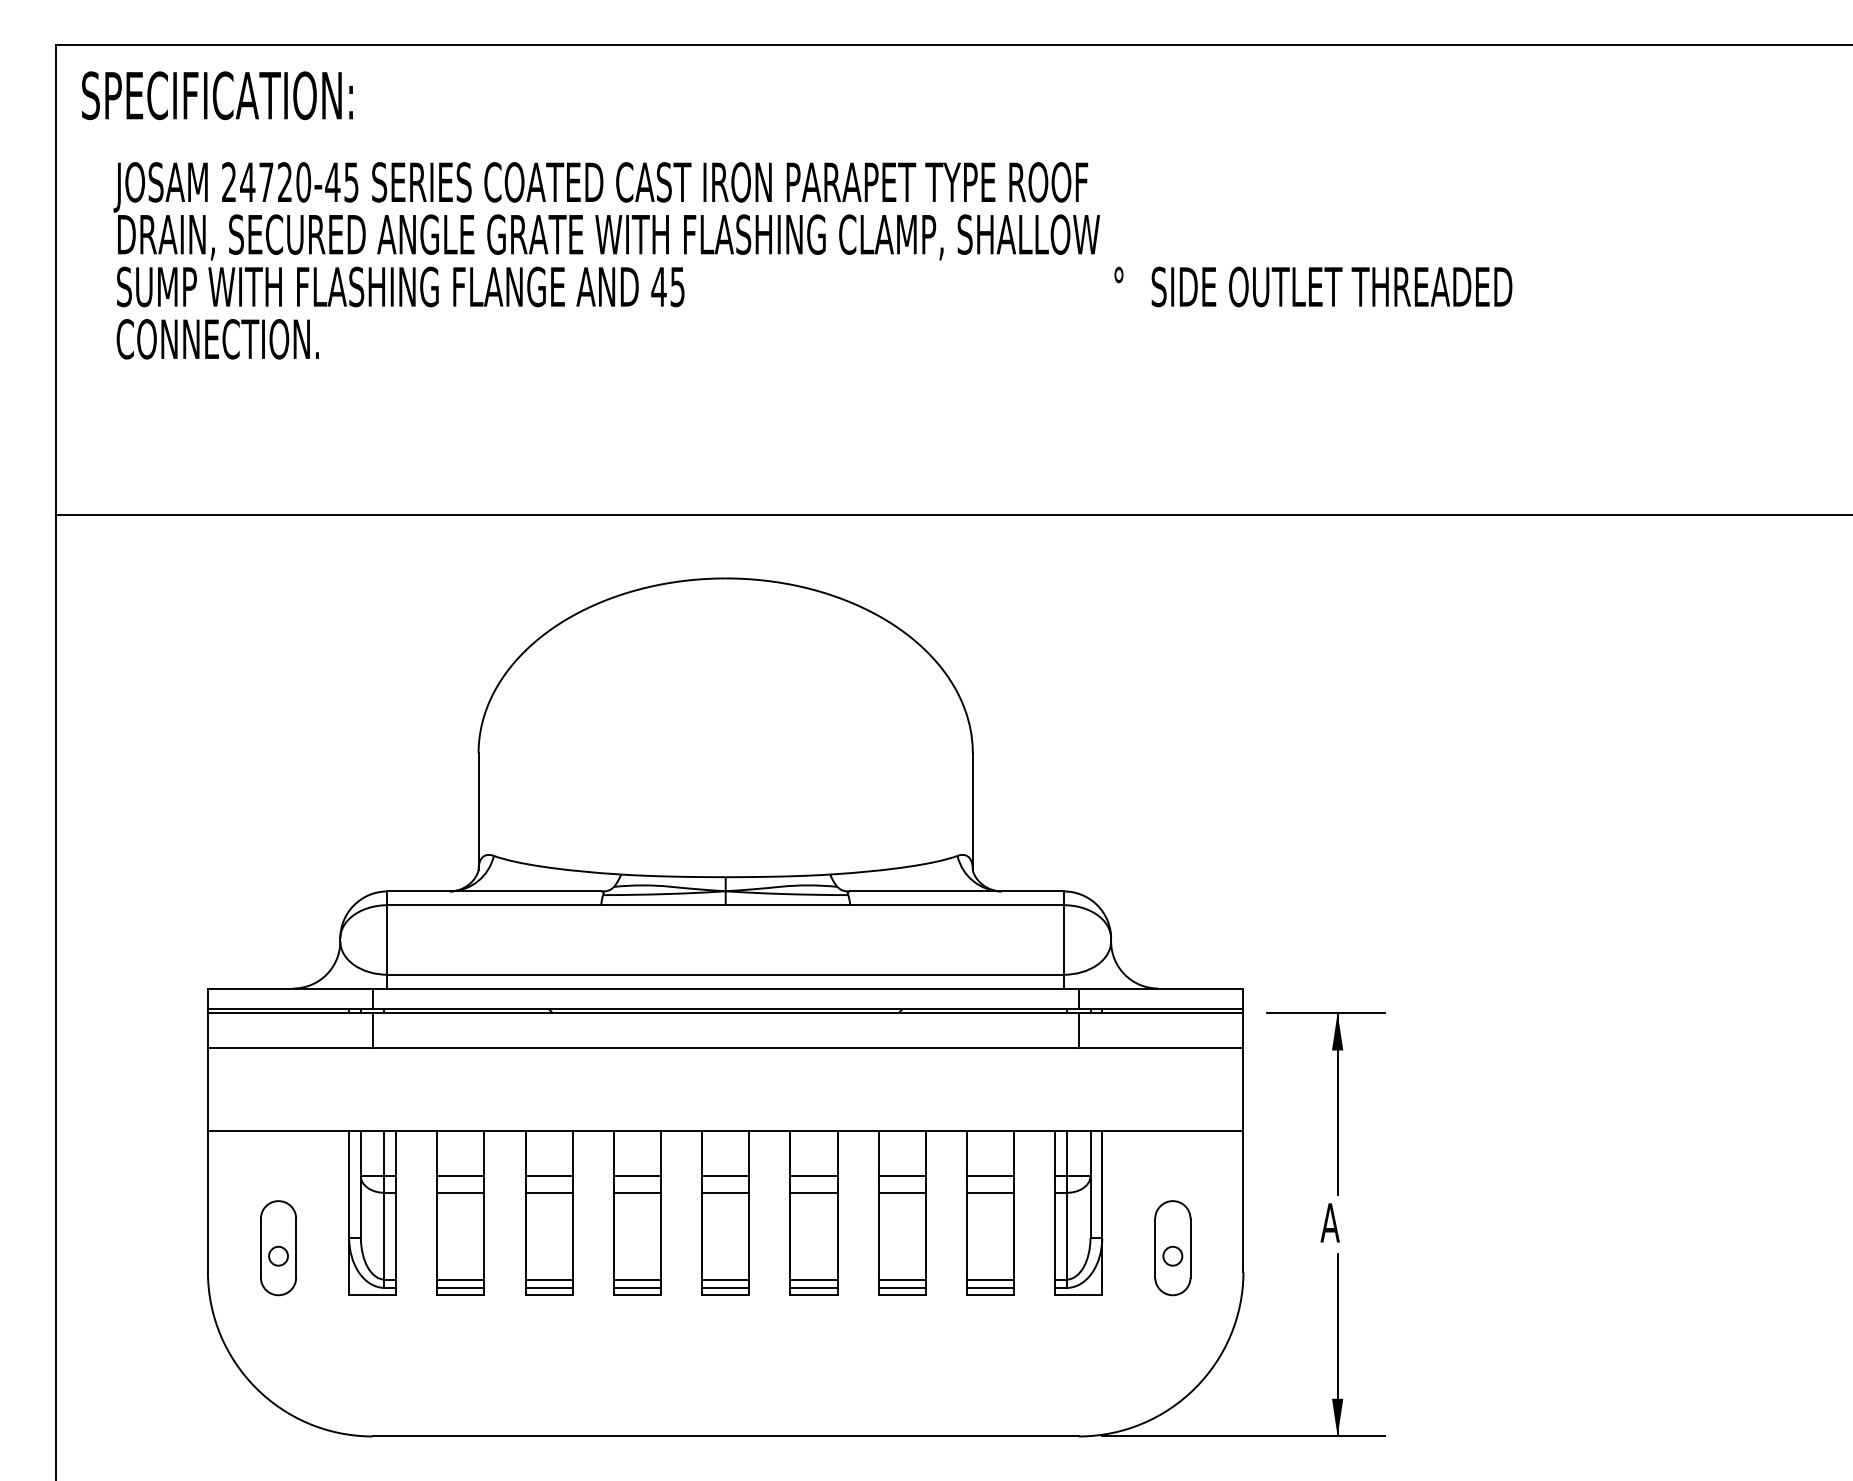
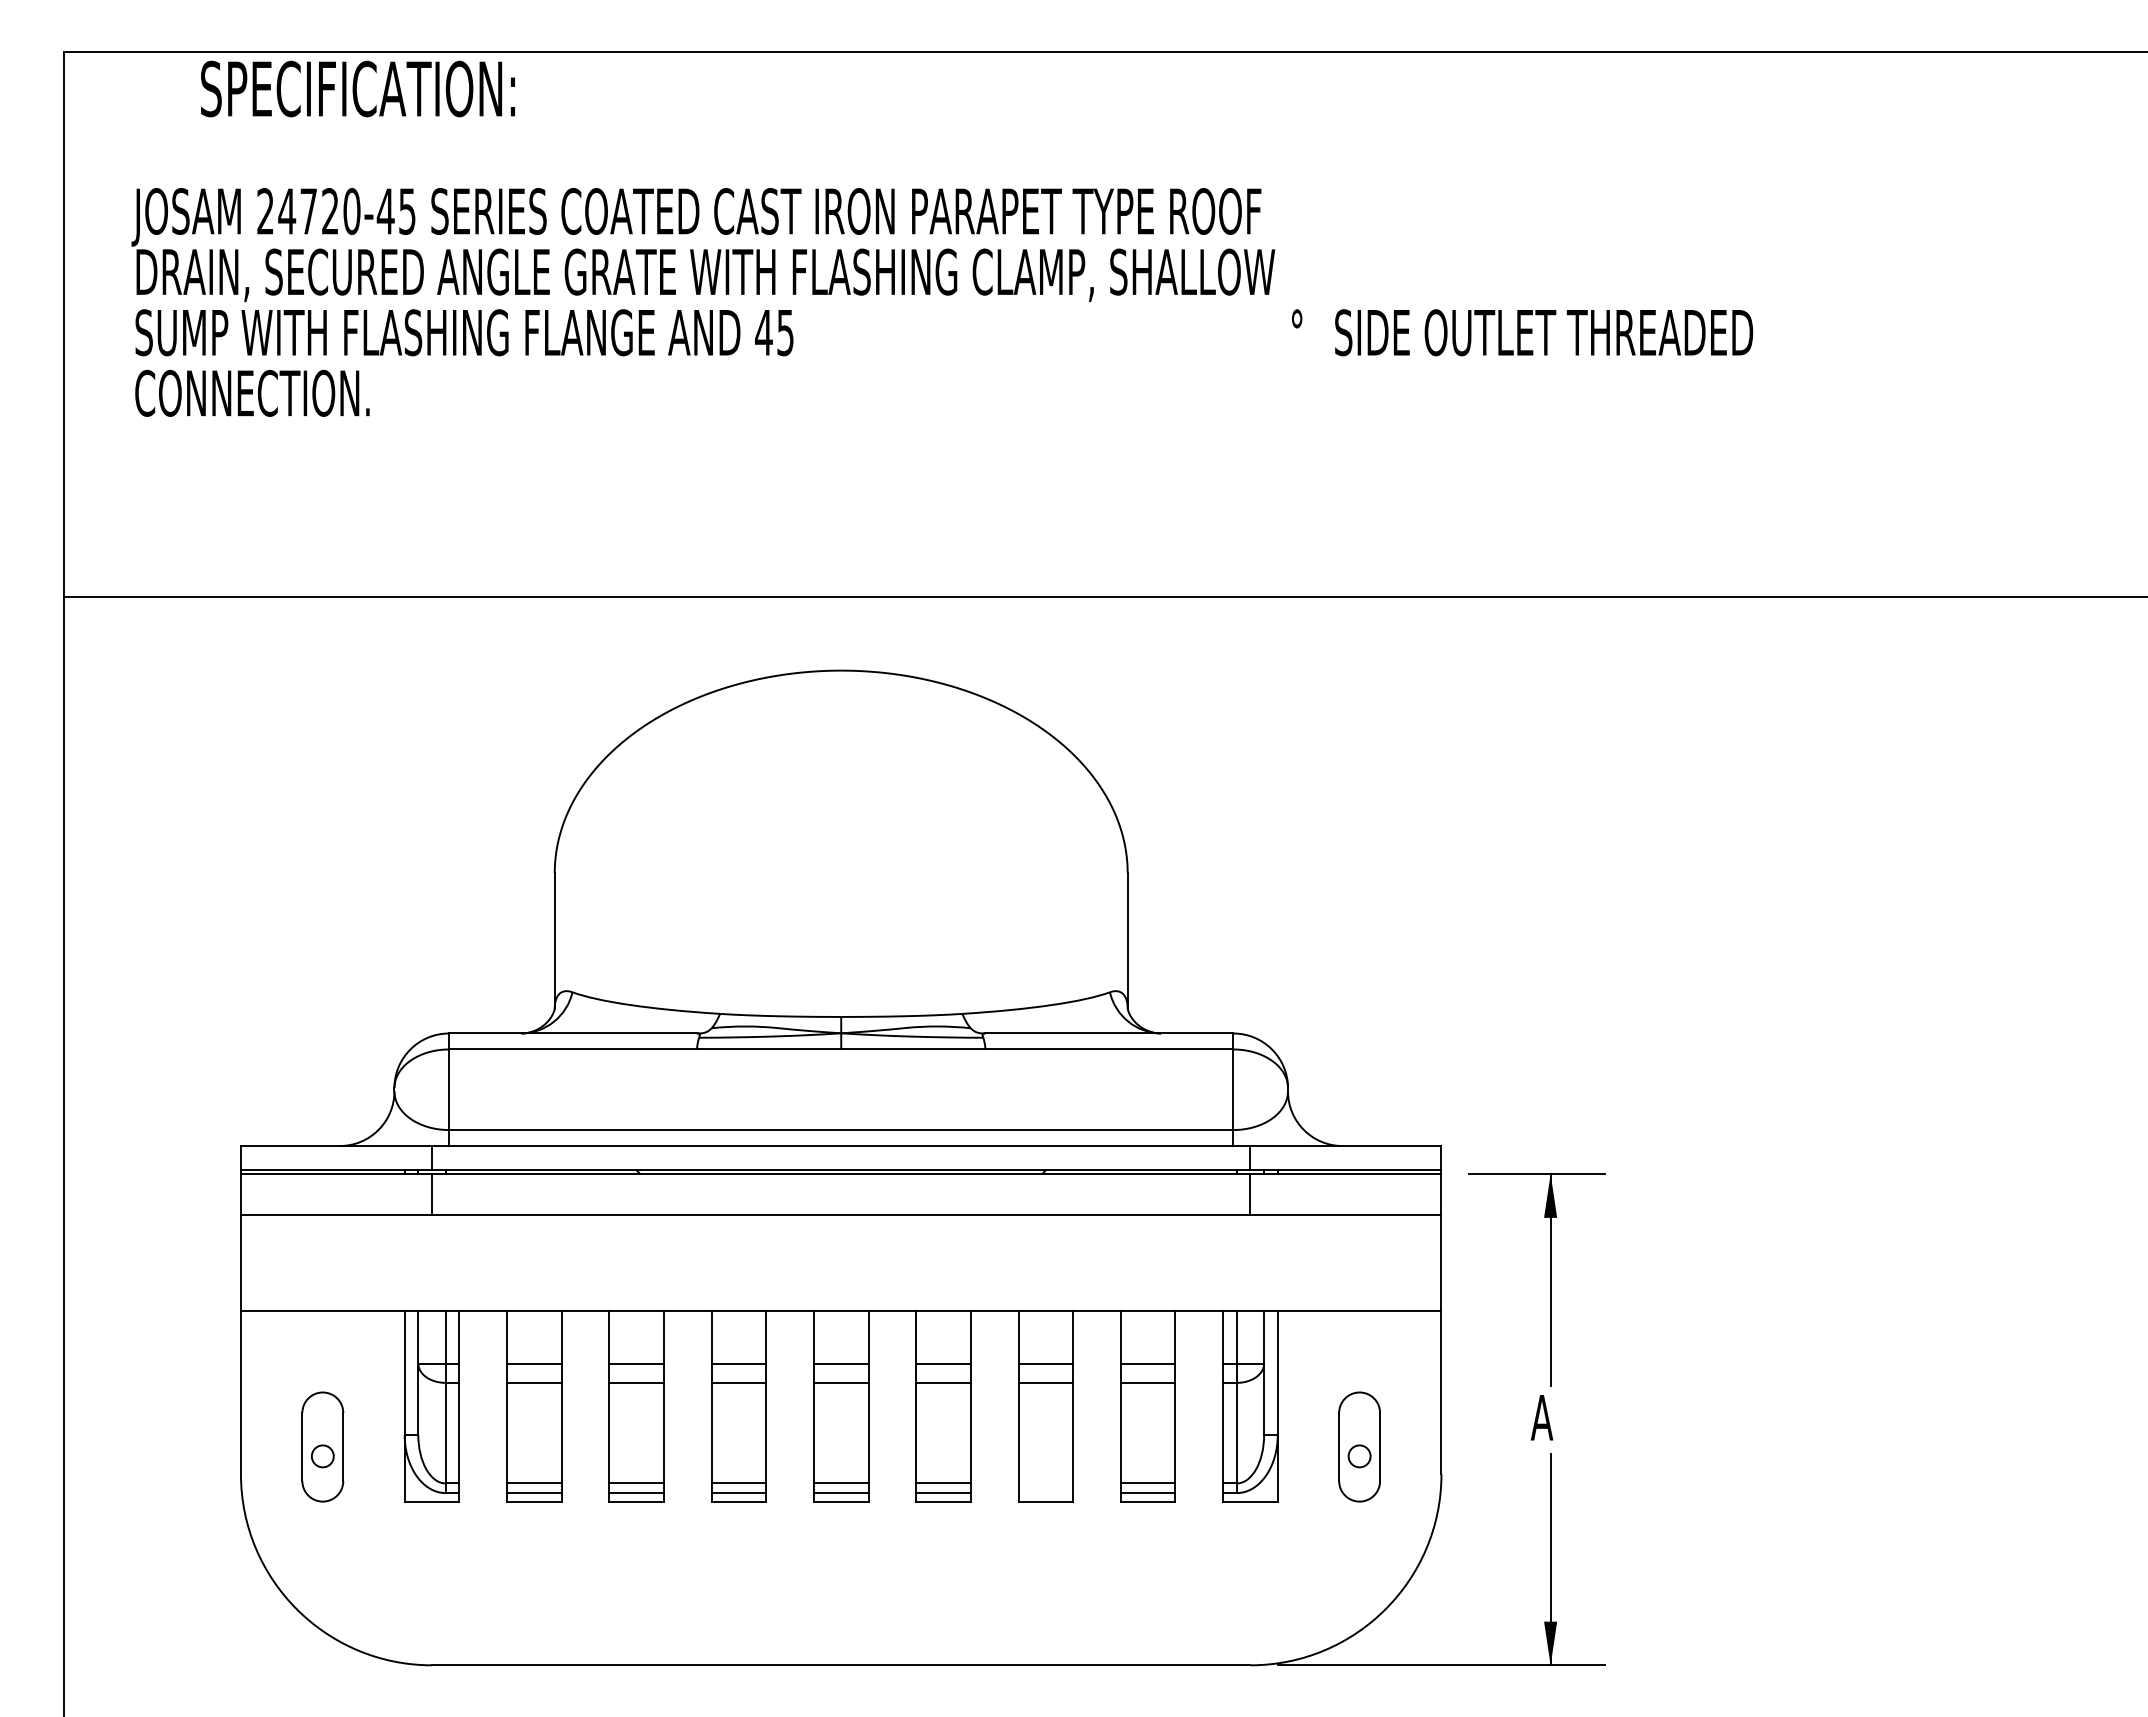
text: (217, 95) -> (357, 88), moved
line: (901, 1279) -> (1045, 1483), removed
line: (901, 1288) -> (1045, 1493), removed

